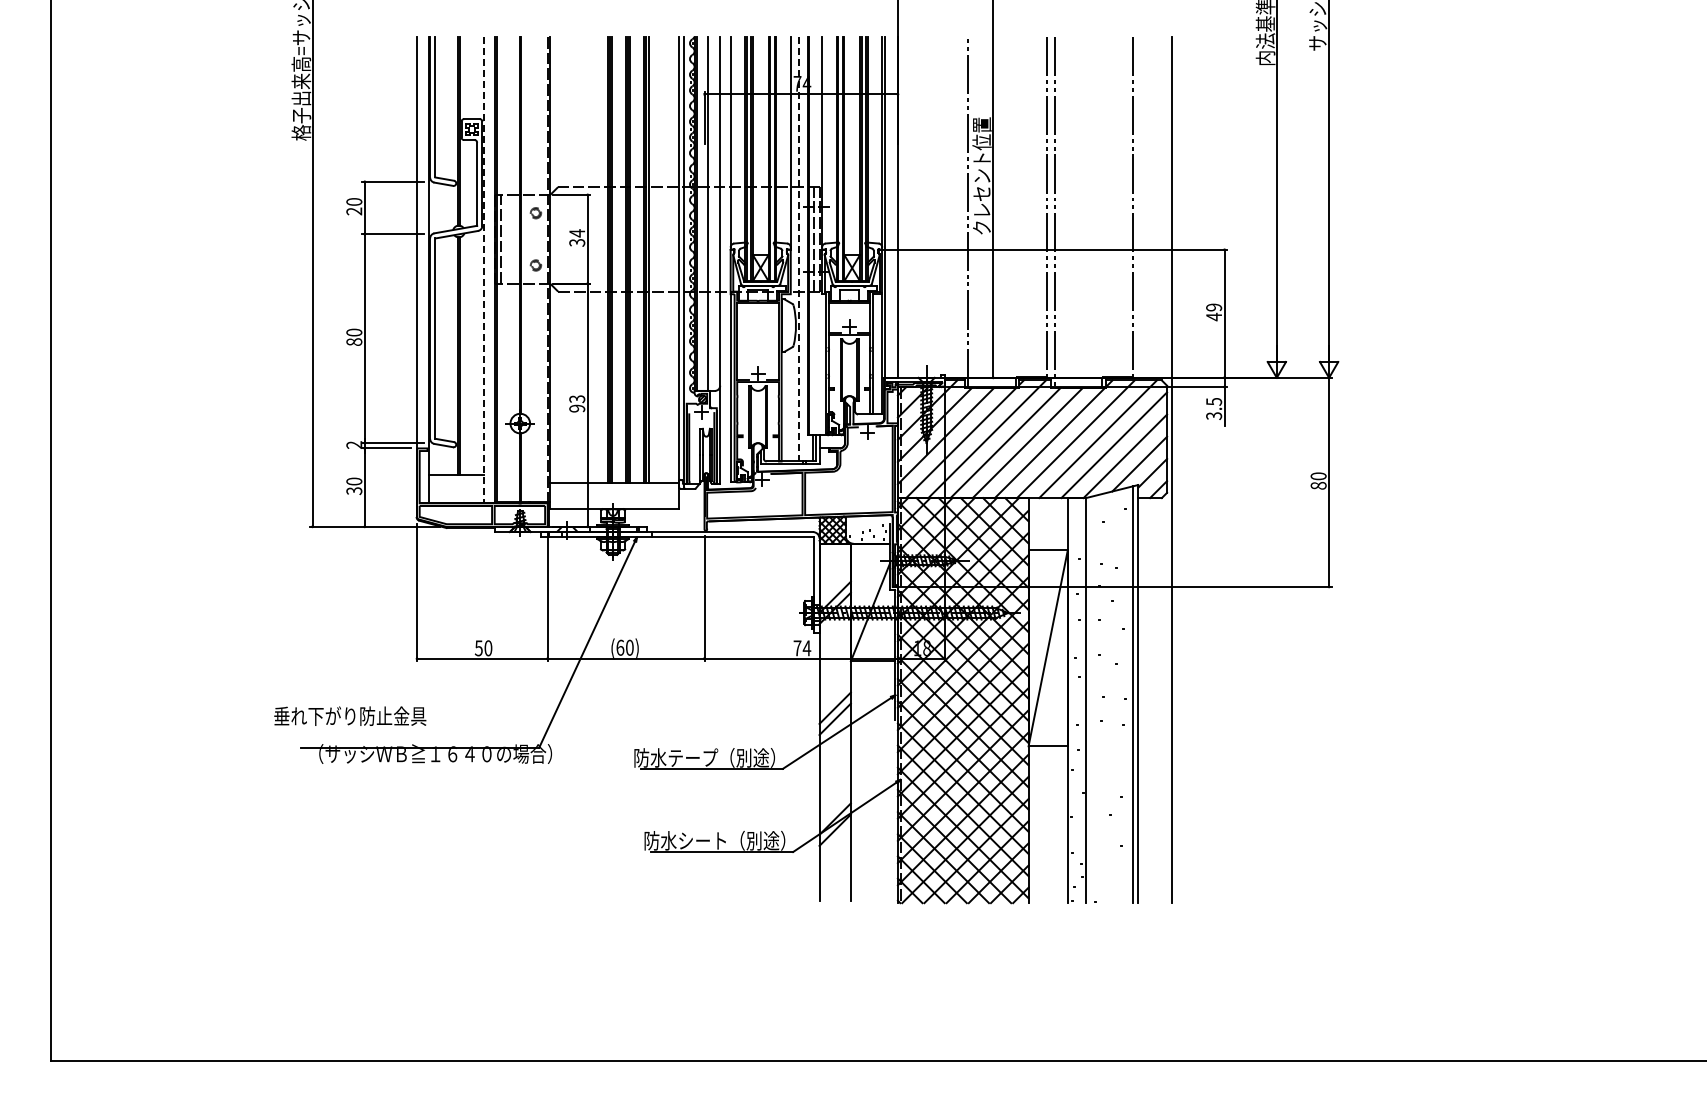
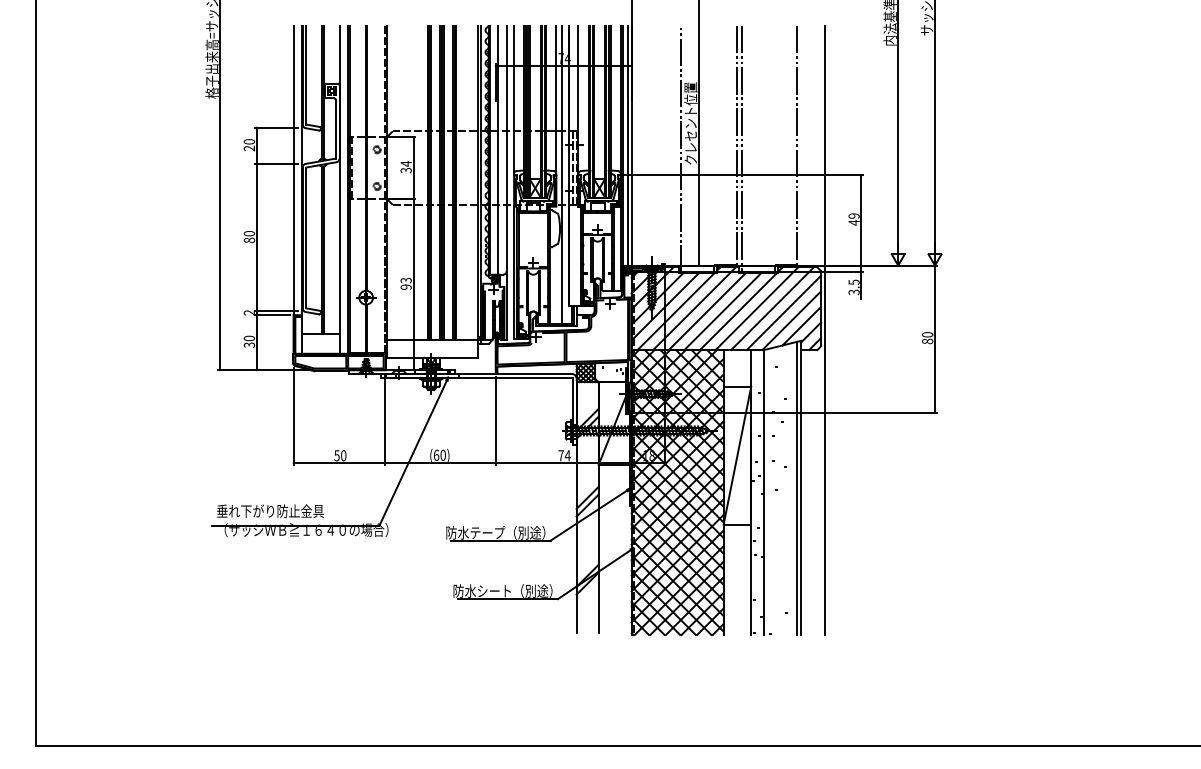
line: (893, 206) -> (628, 145), added
line: (798, 249) -> (561, 175), dashed -> solid
line: (483, 270) -> (340, 190), dashed -> solid
text: (350, 715) -> (270, 510), moved

